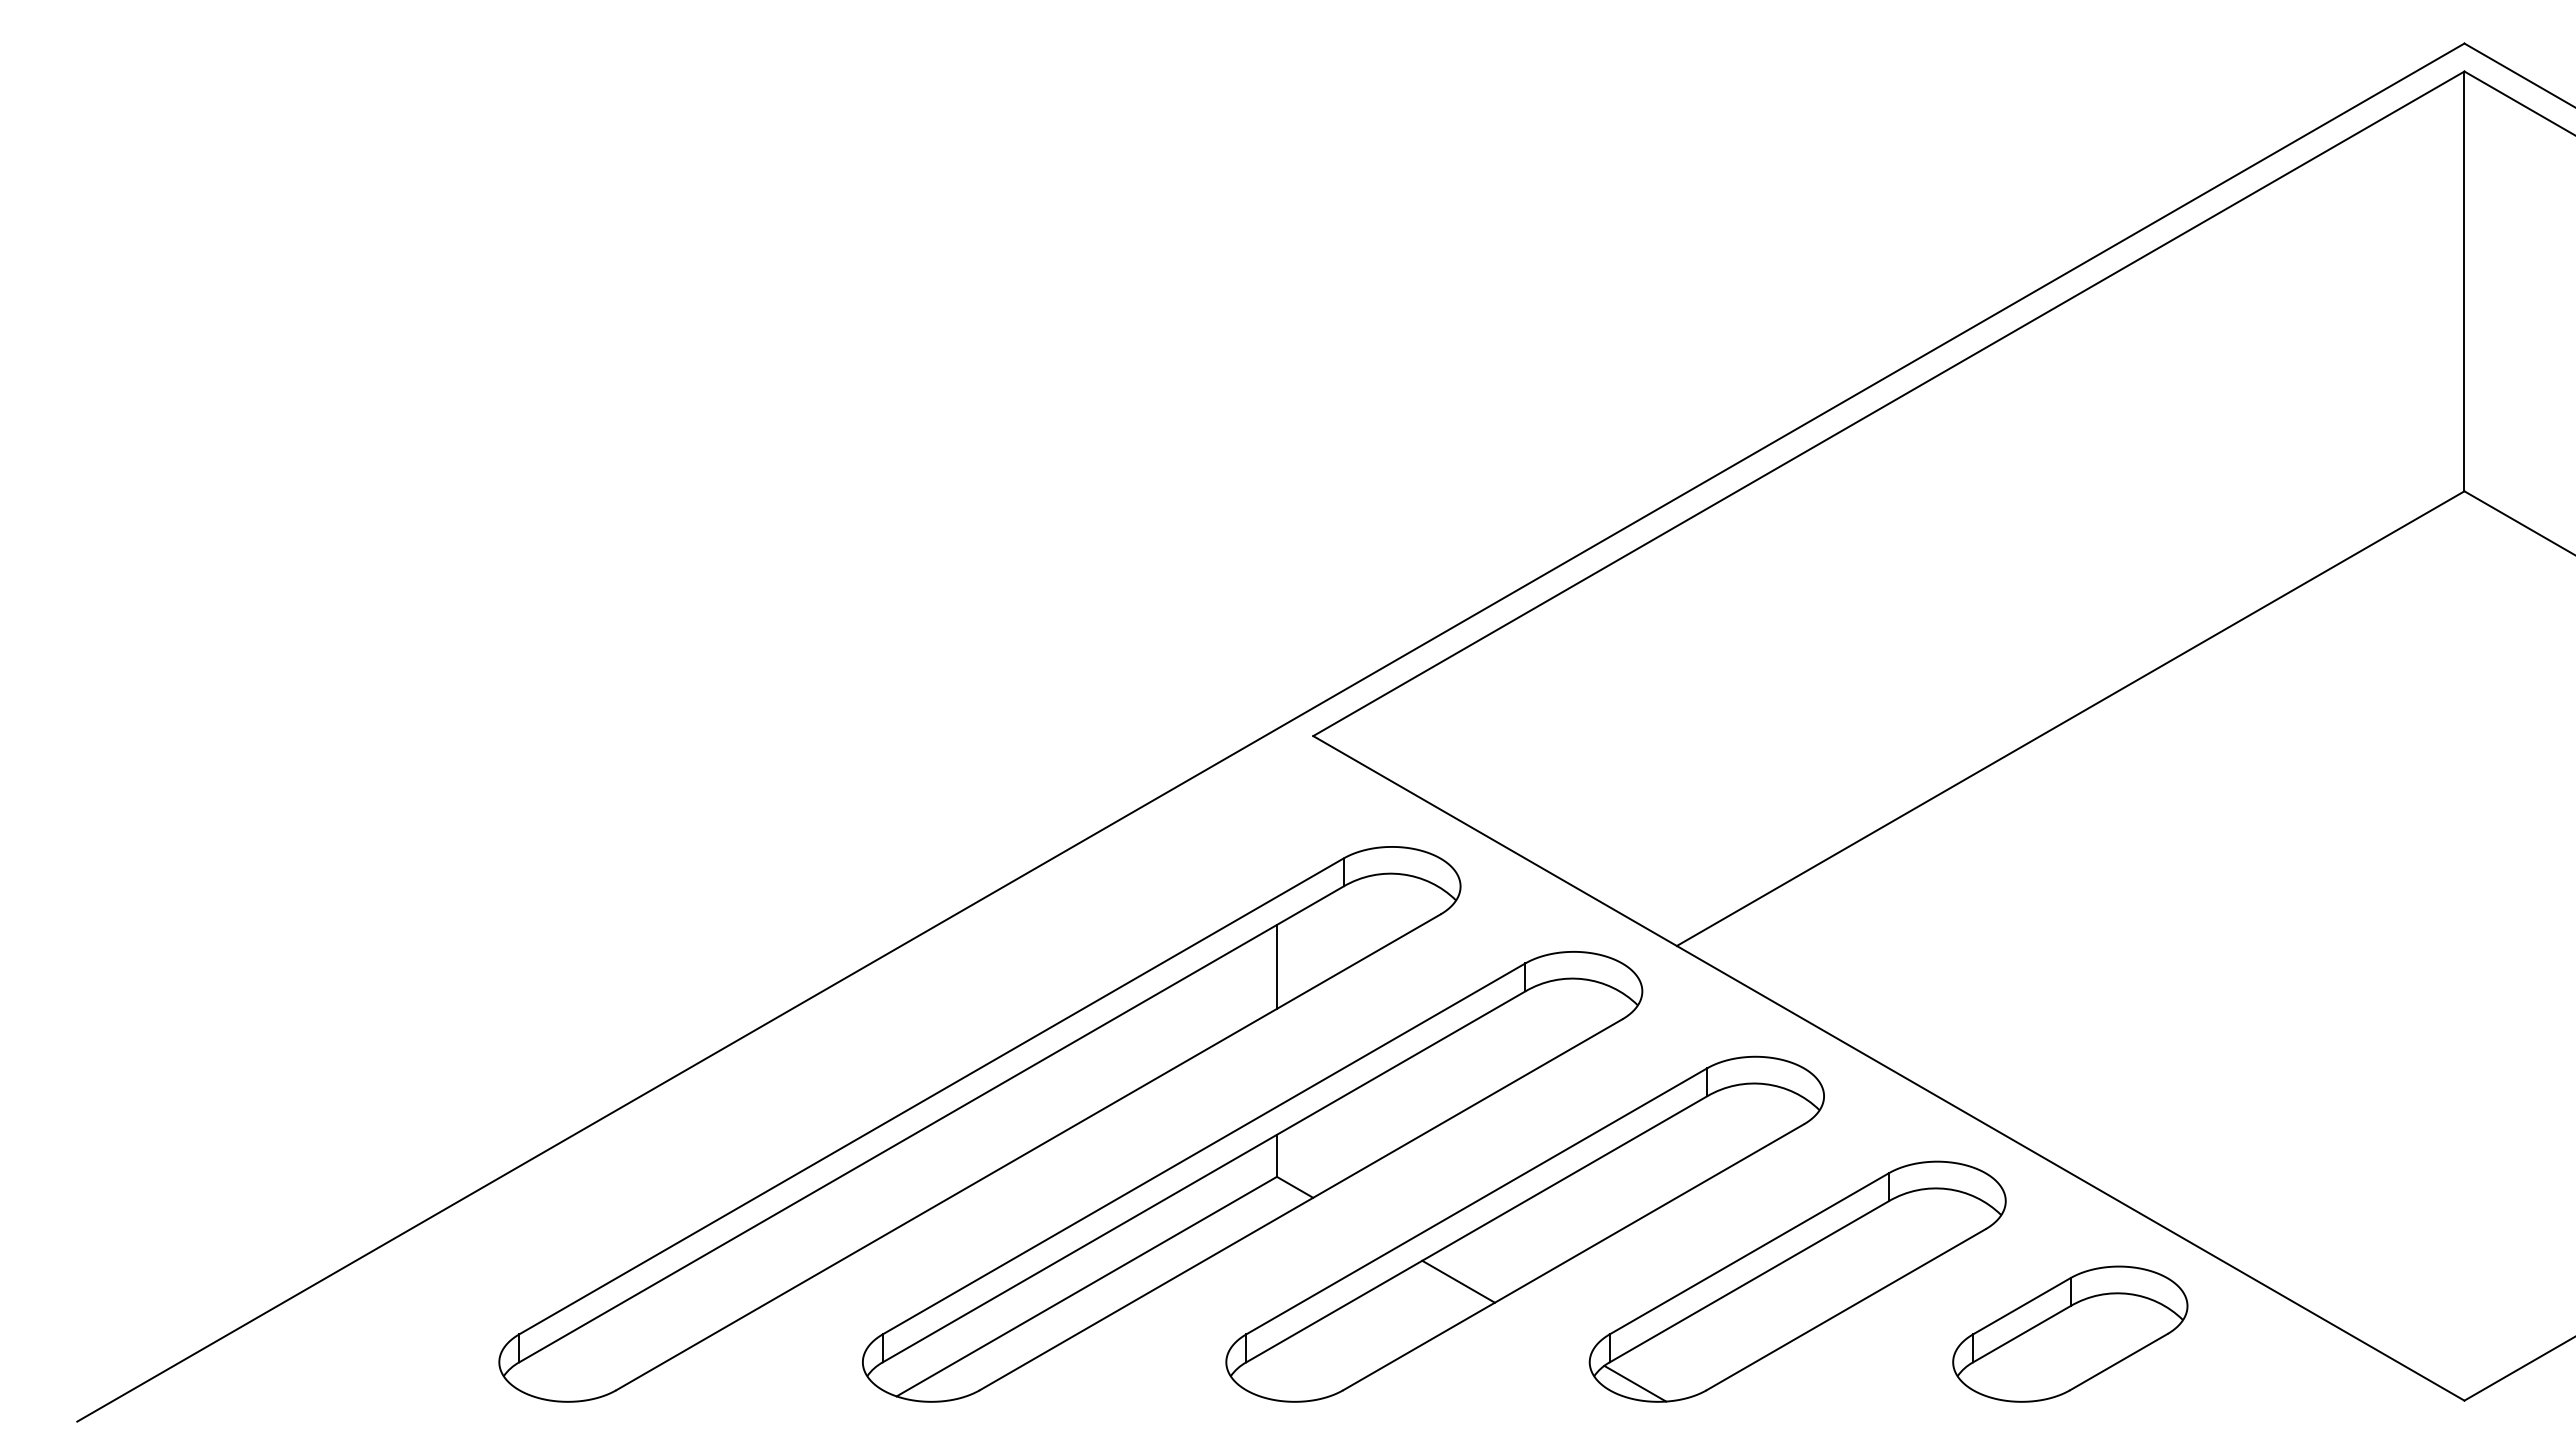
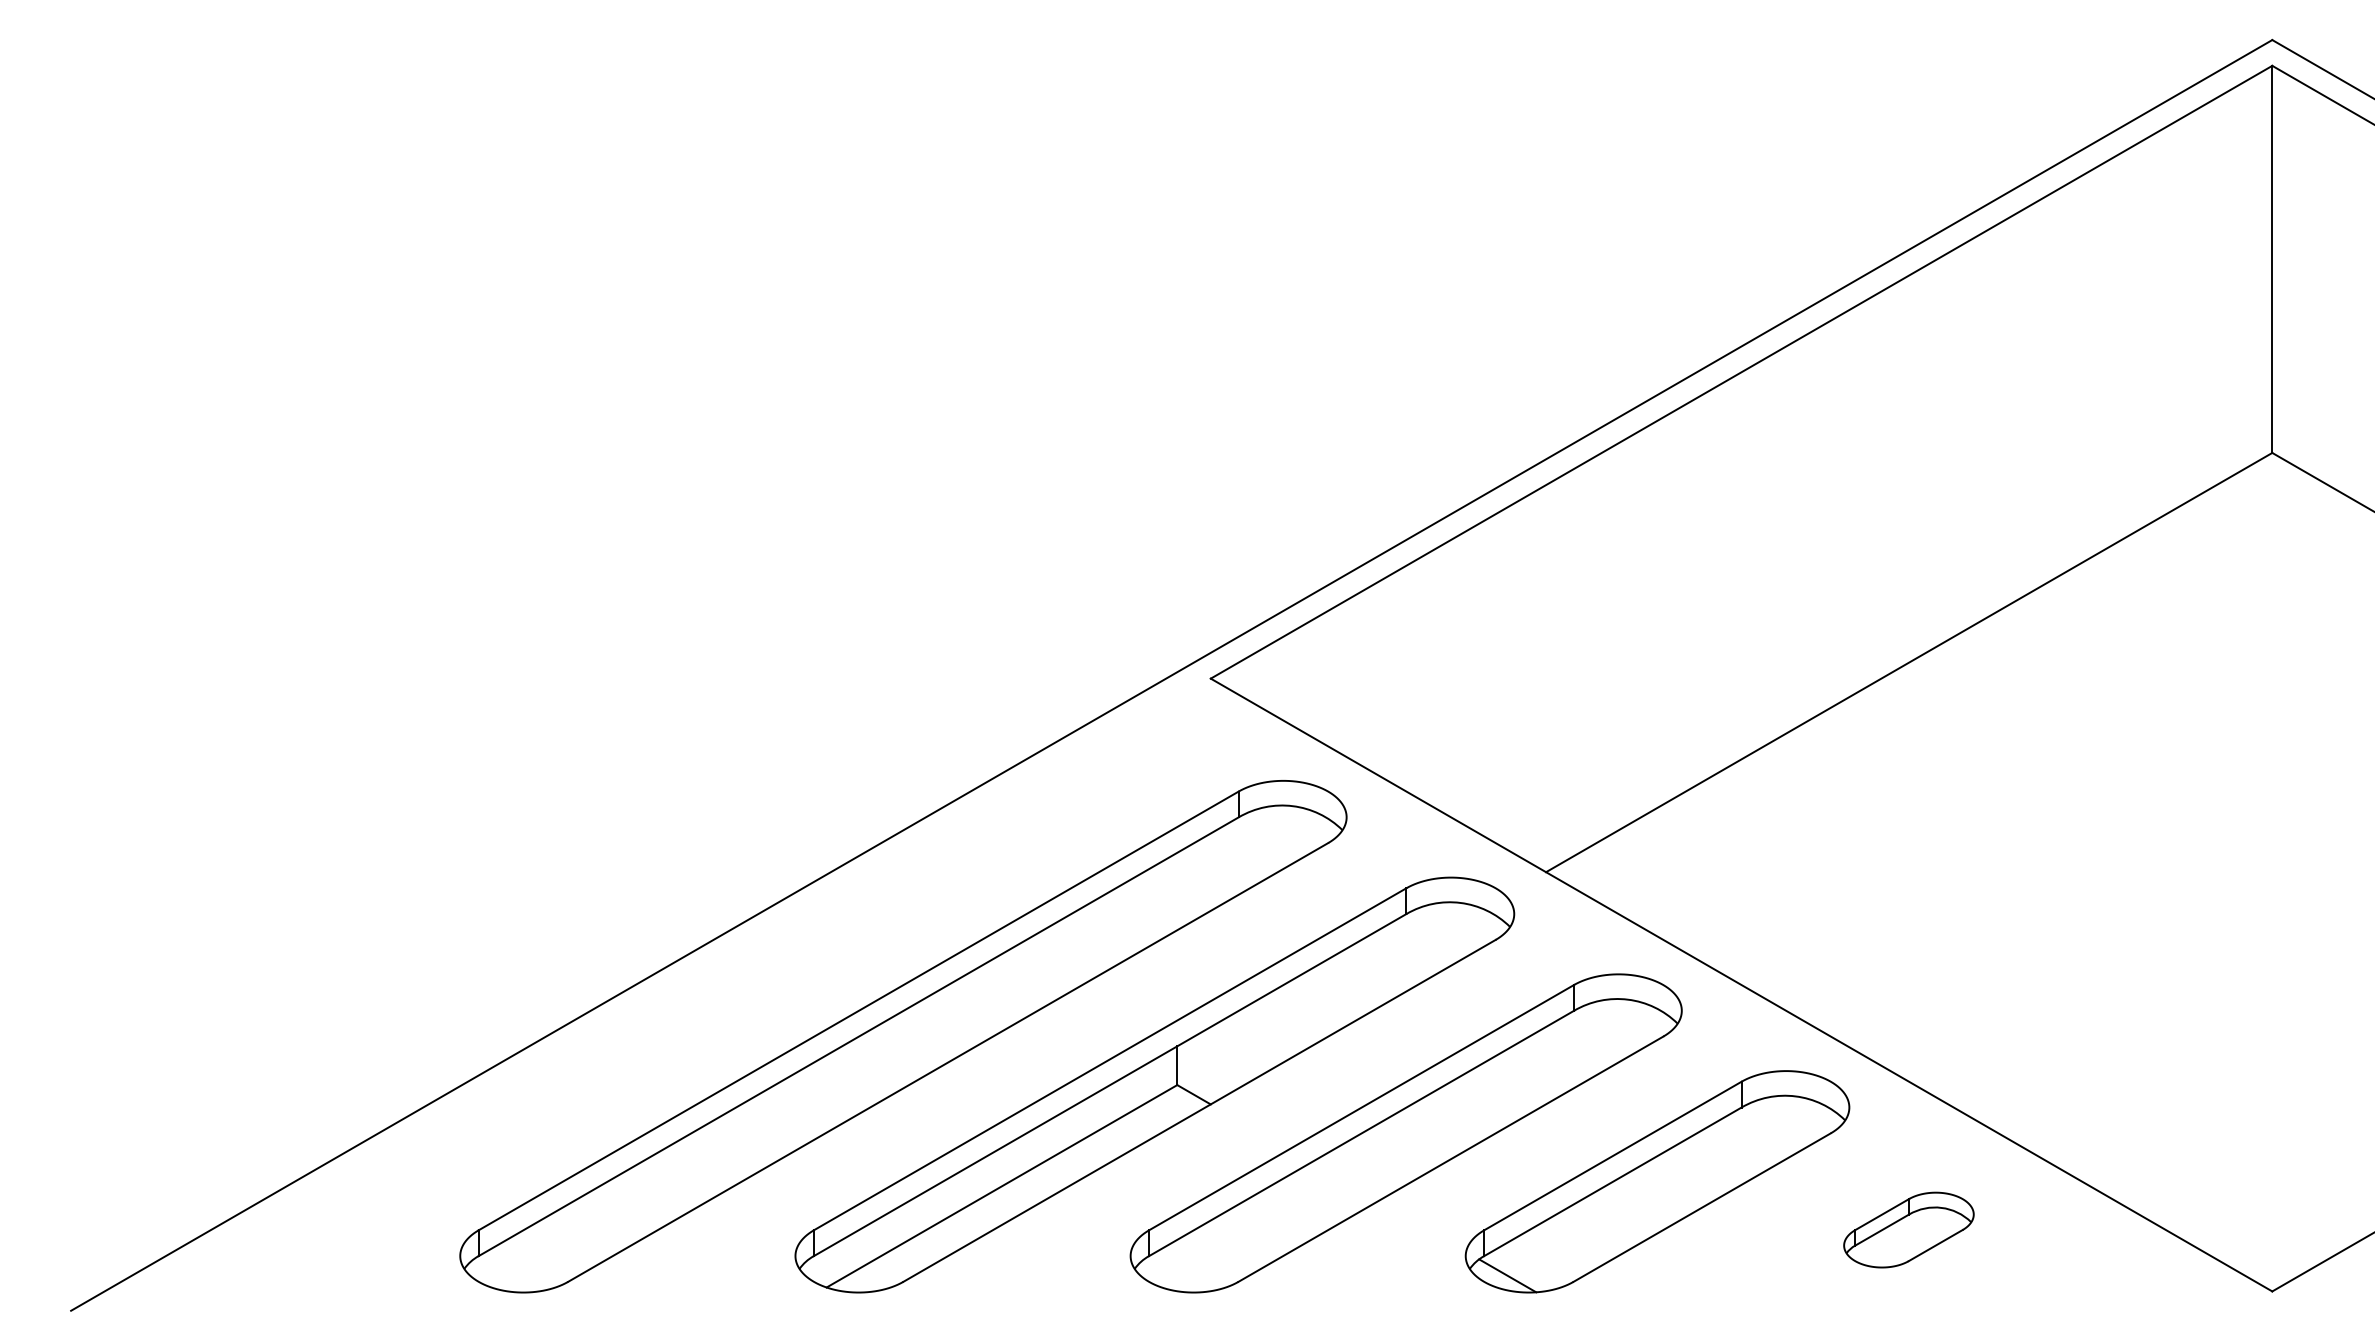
line: (1276, 966) -> (1176, 891), removed
line: (1458, 1281) -> (1344, 1181), removed
part: (2070, 1333) -> (1909, 1229), size x0.6

